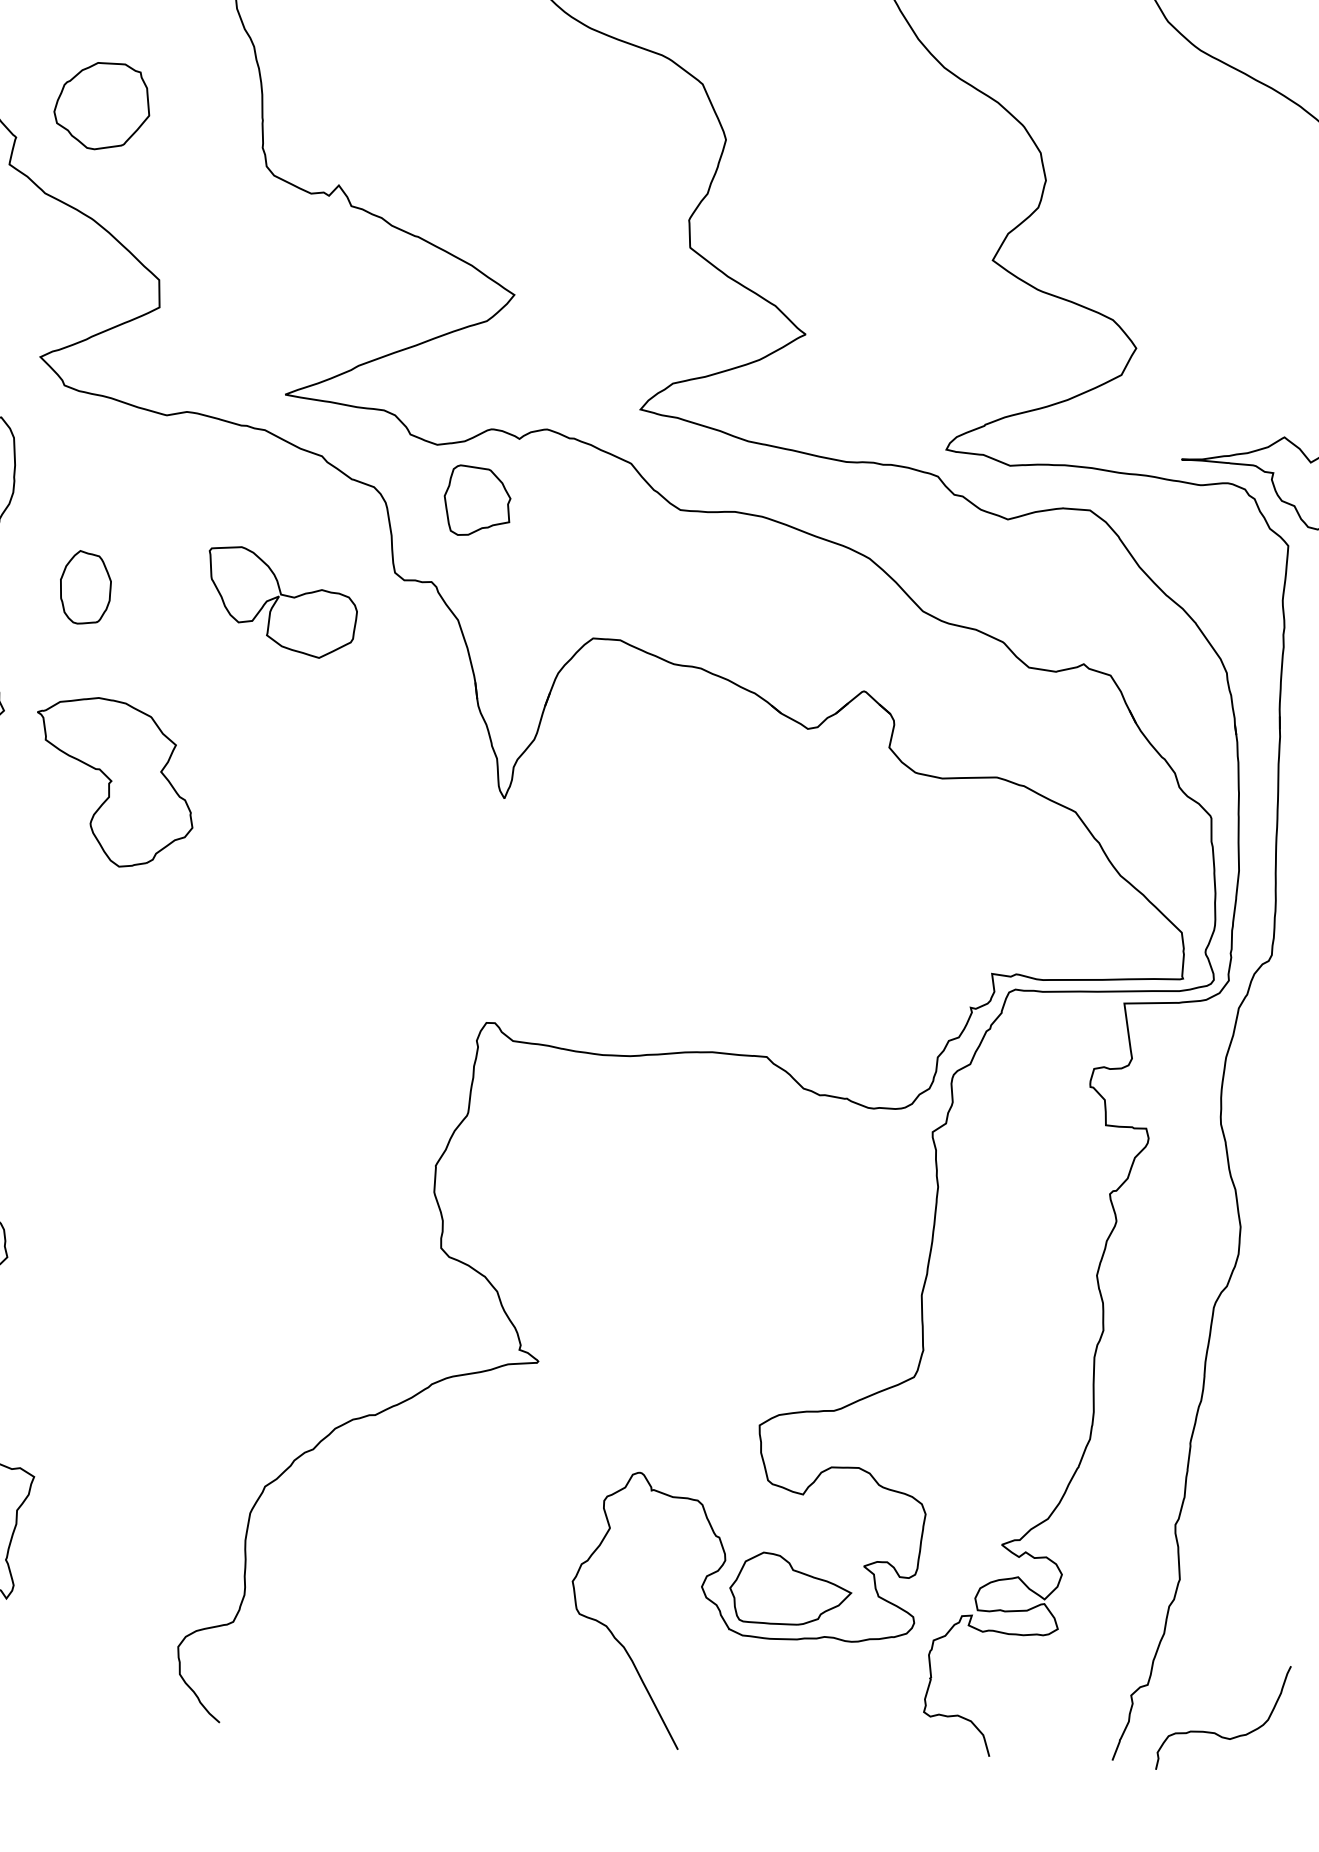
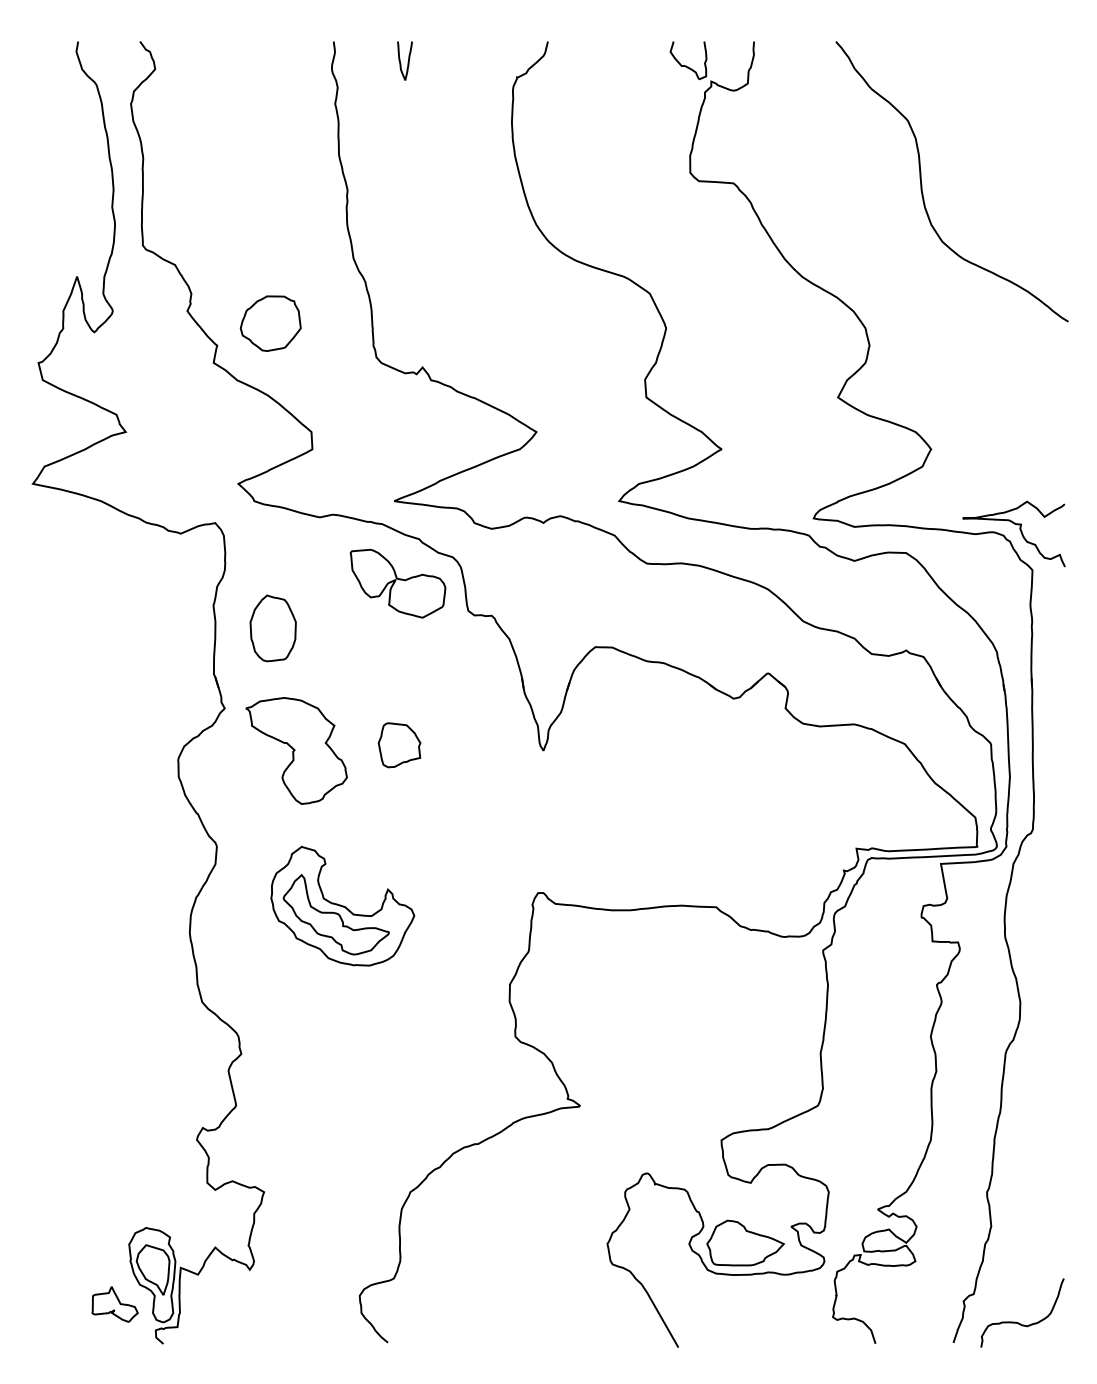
part: (477, 501) -> (399, 745), moved
part: (84, 587) -> (272, 628), size x1.43
part: (281, 602) -> (397, 583), moved
part: (176, 1029) -> (342, 905), added

